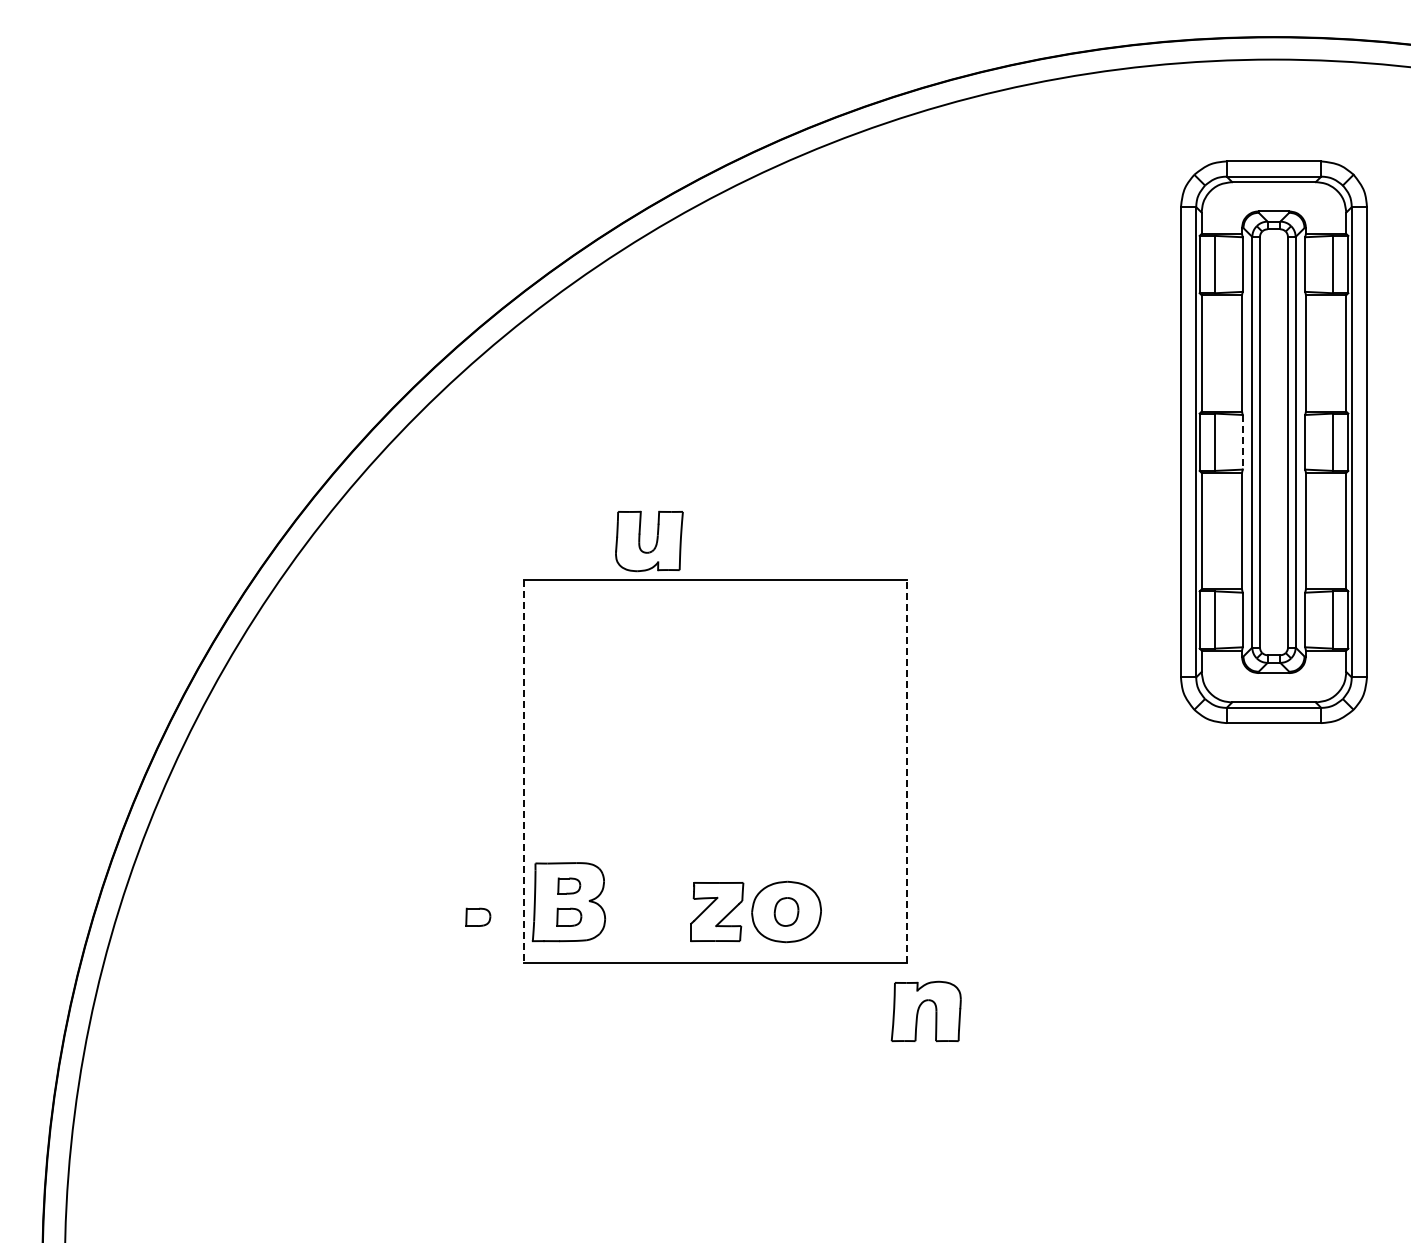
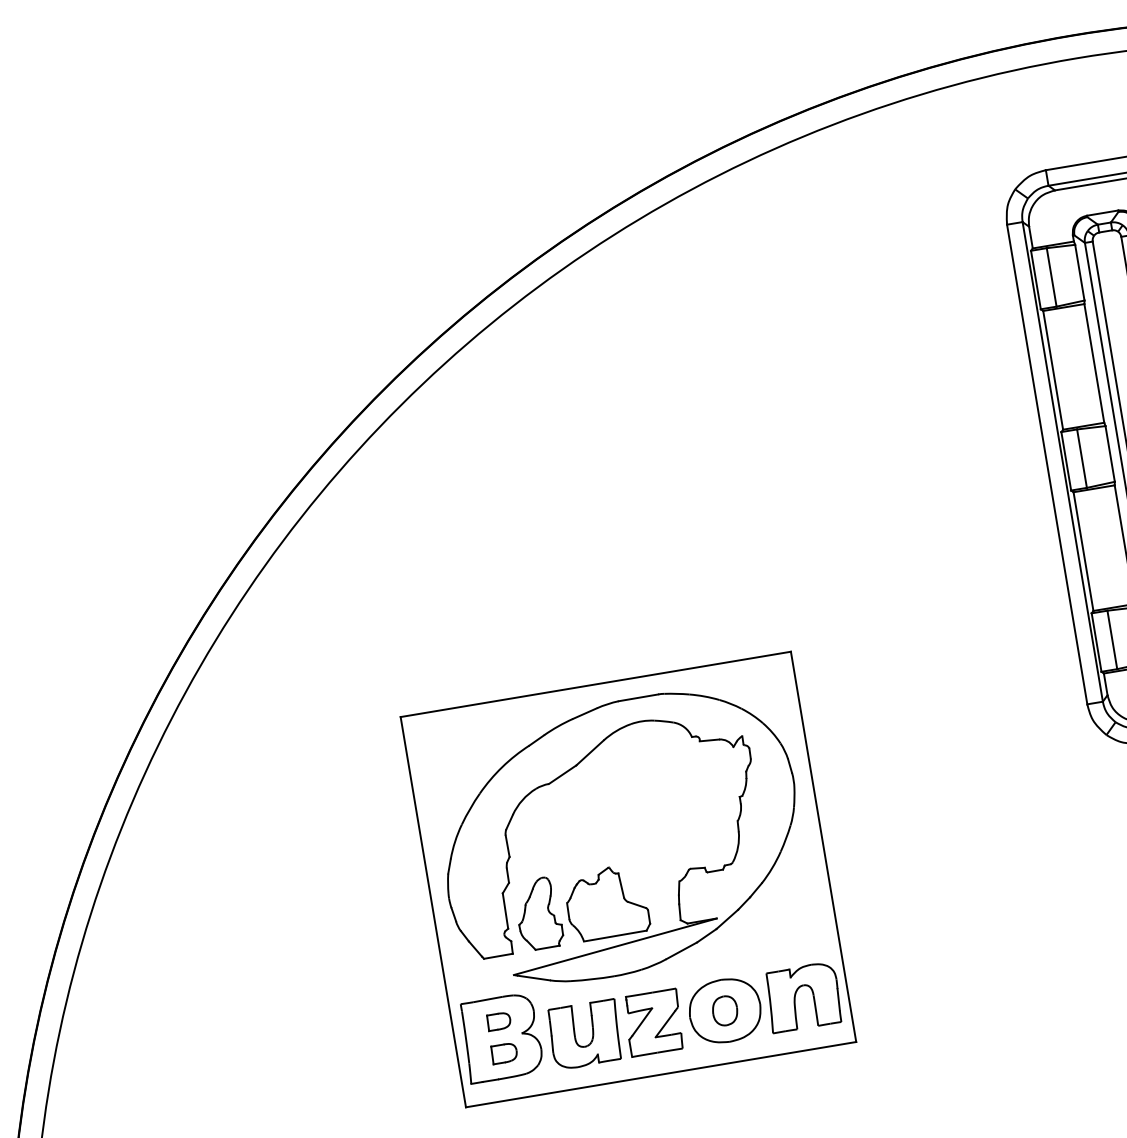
line: (1242, 442) -> (1109, 454), dashed -> solid
part: (655, 543) -> (591, 1035), moved
part: (698, 755) -> (608, 866), added
line: (906, 770) -> (823, 846), dashed -> solid
line: (524, 771) -> (433, 912), dashed -> solid
part: (478, 916) -> (411, 1068), removed
part: (919, 1009) -> (796, 996), moved

